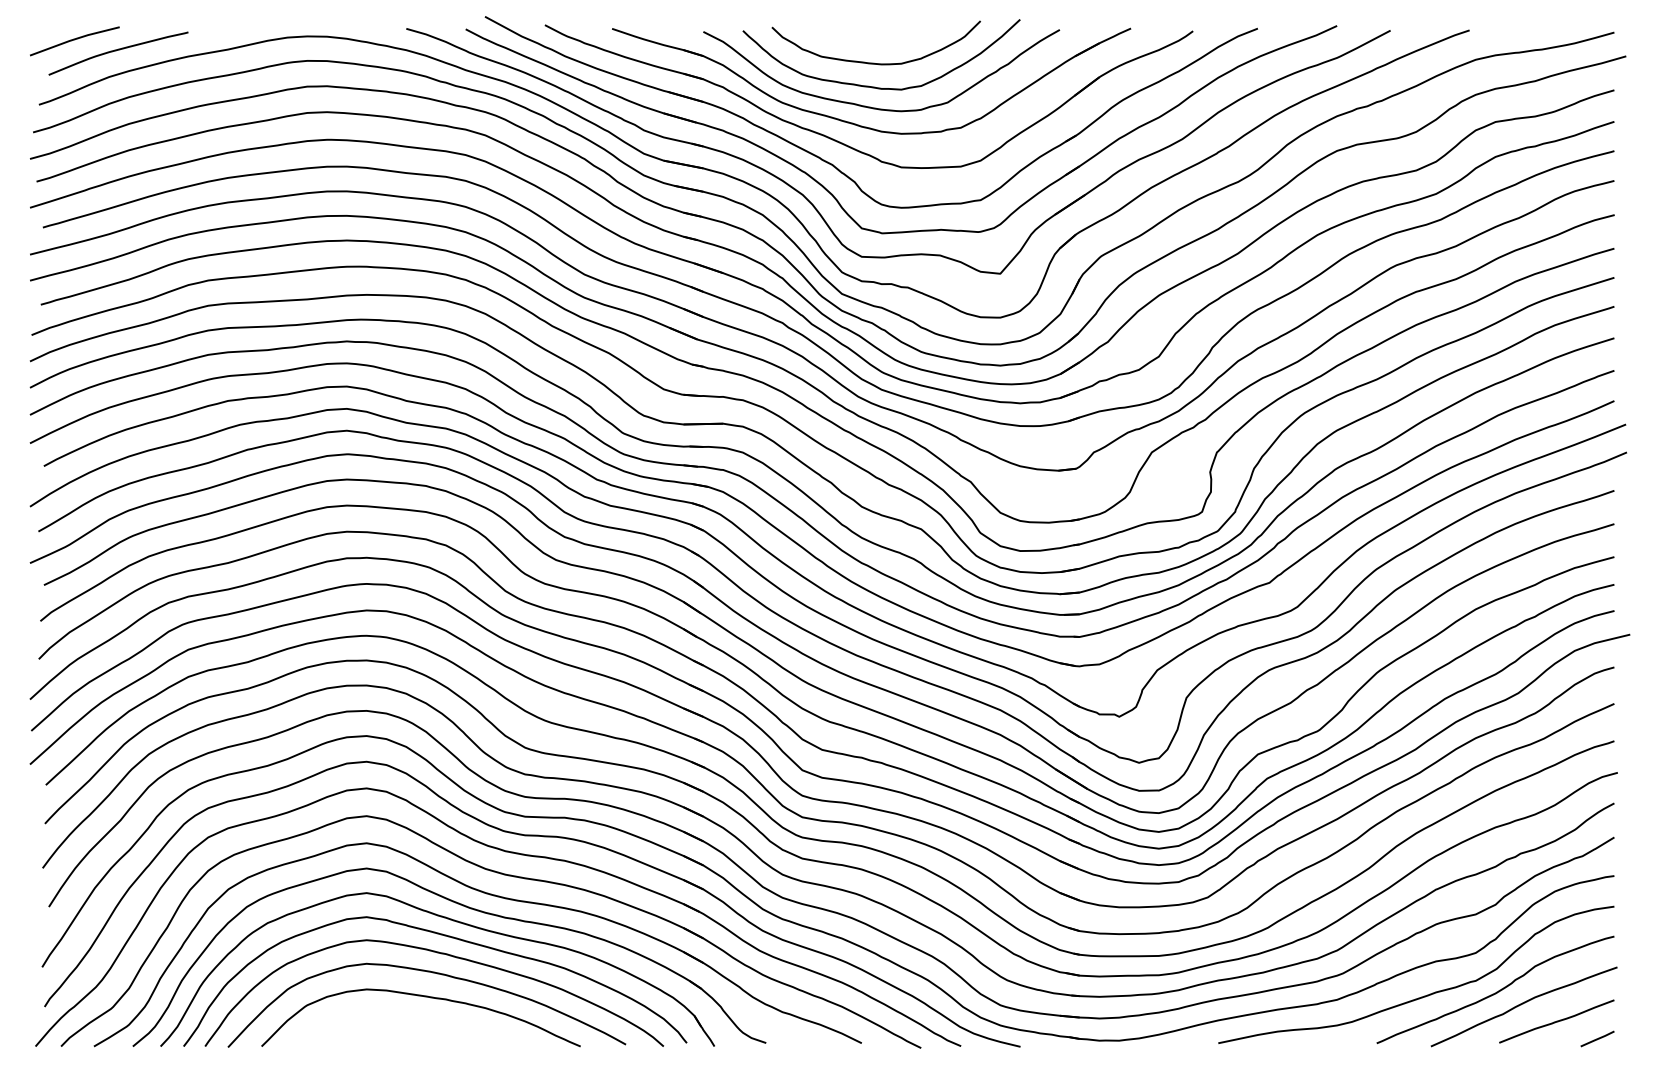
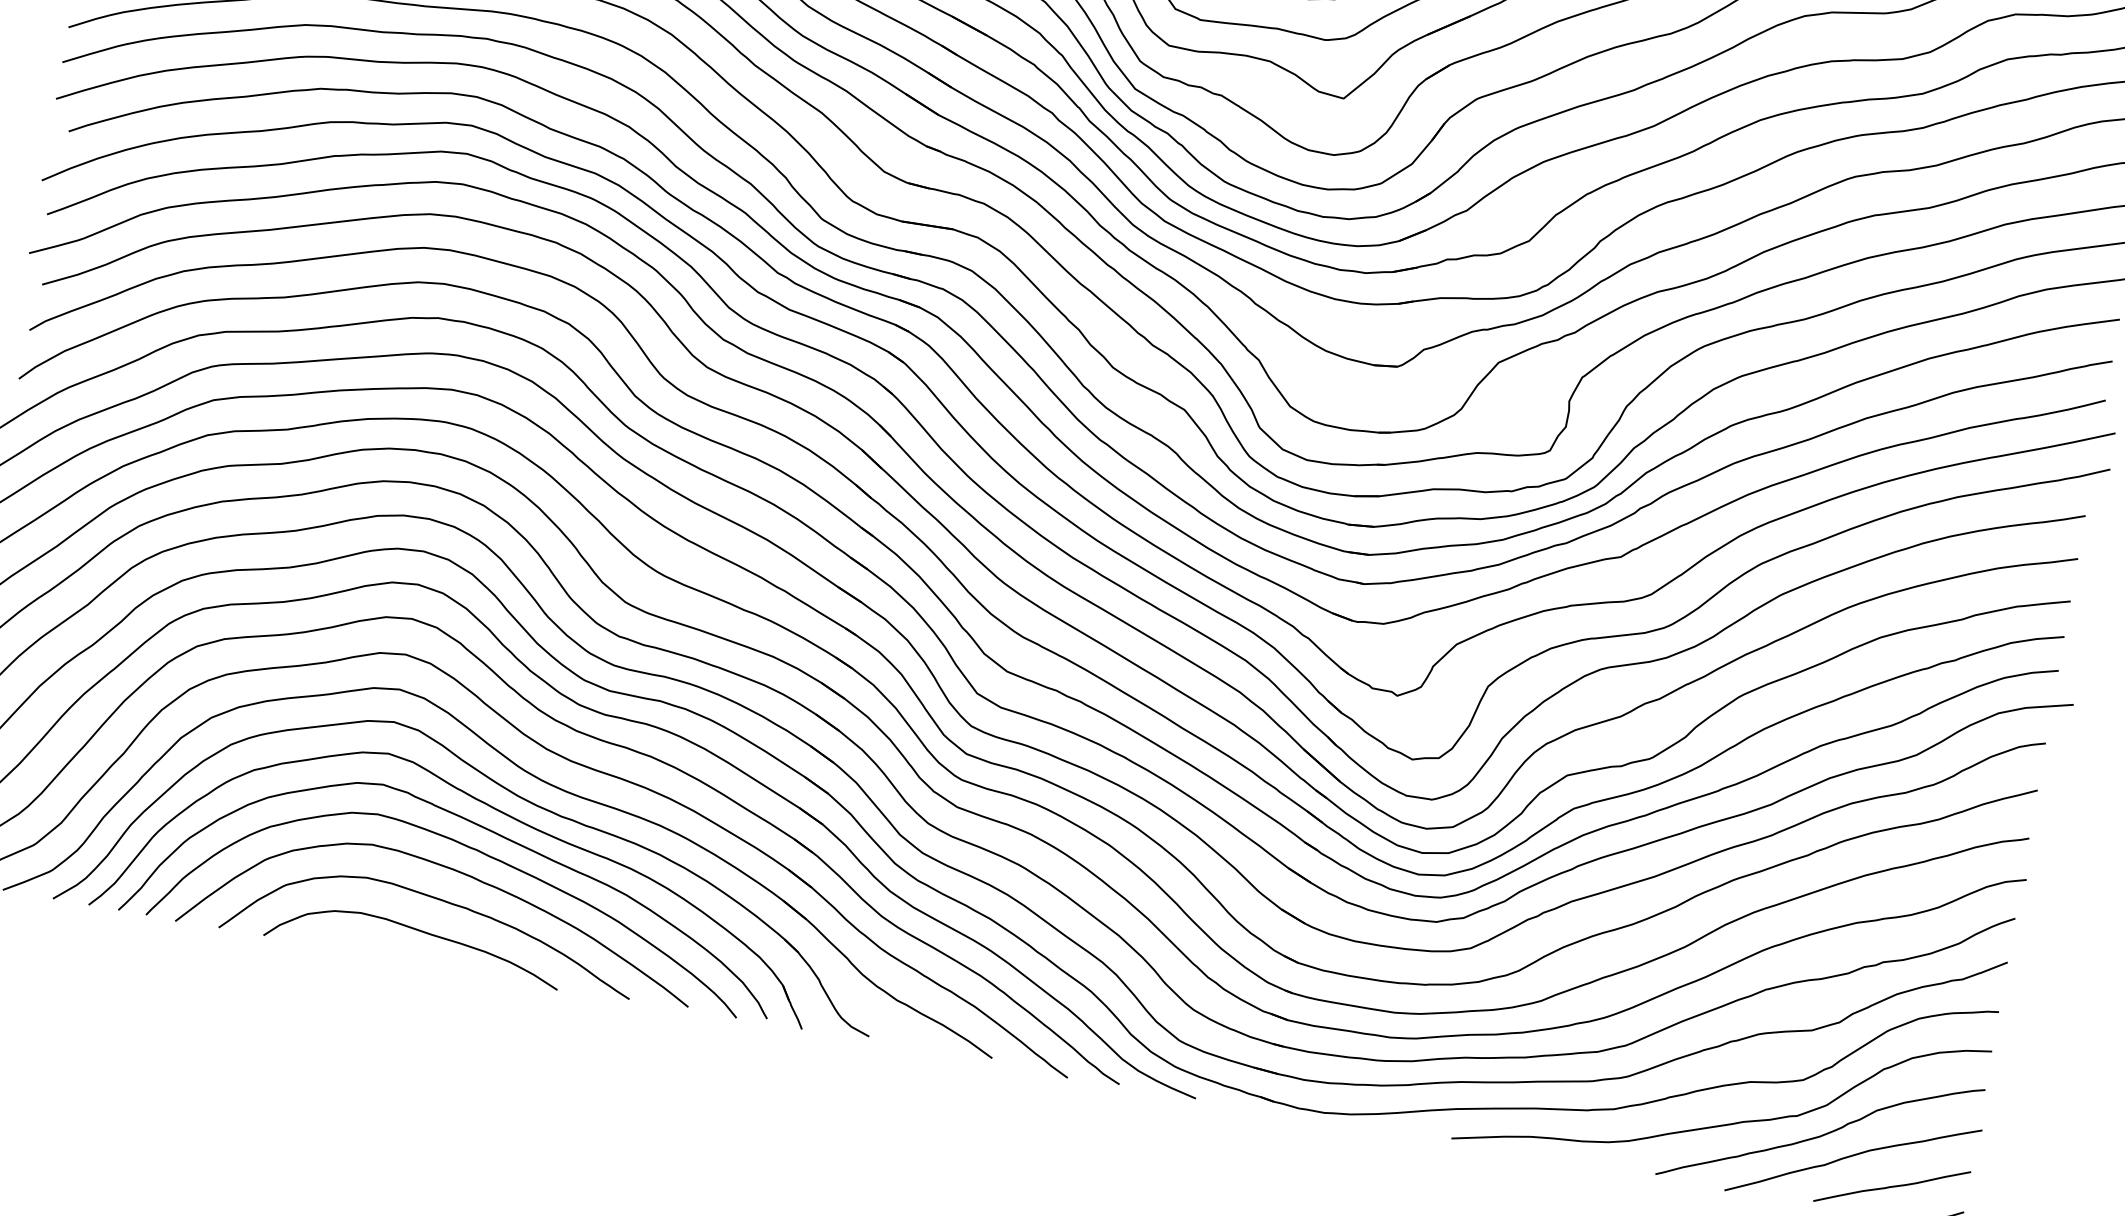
curve: (412, 1023) -> (418, 931), added

